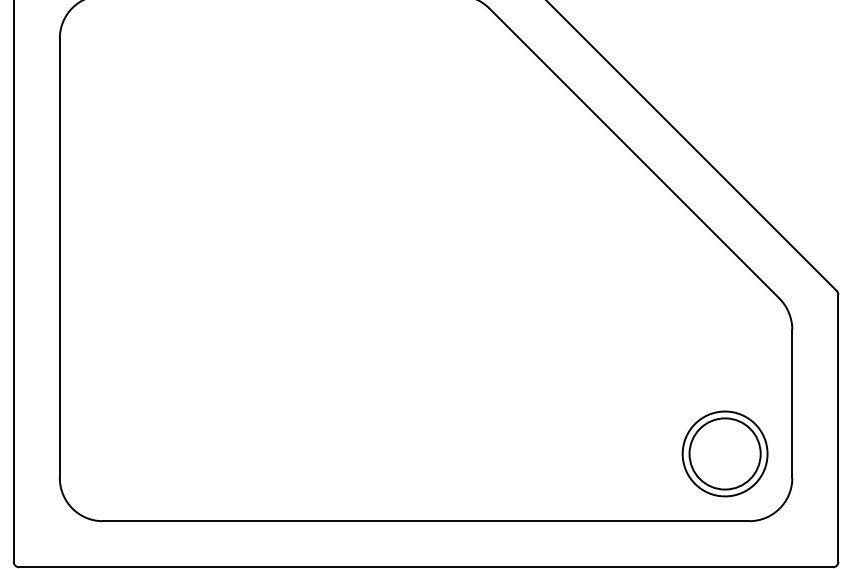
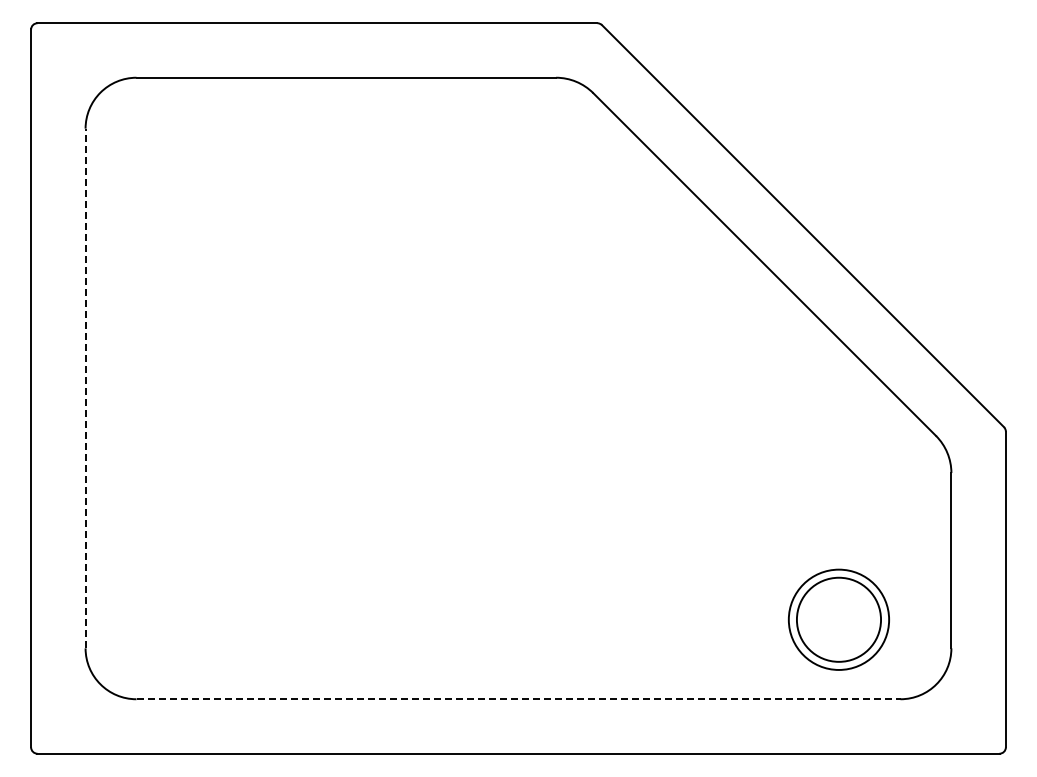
line: (59, 258) -> (85, 388), solid -> dashed
part: (724, 453) -> (838, 619), moved
line: (426, 521) -> (518, 699), solid -> dashed

